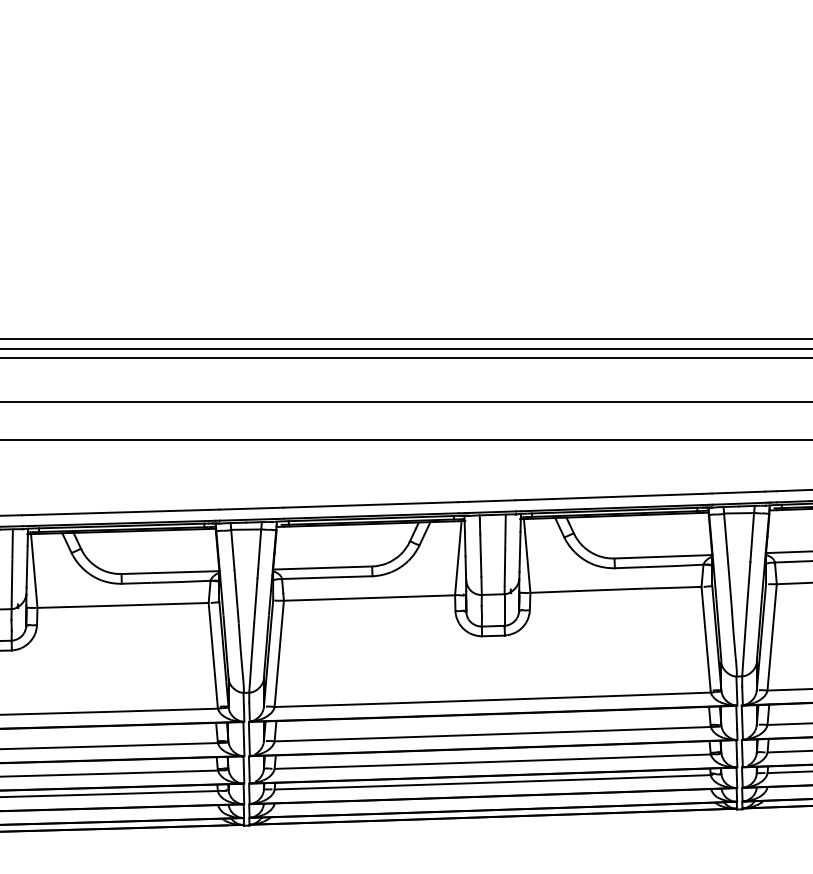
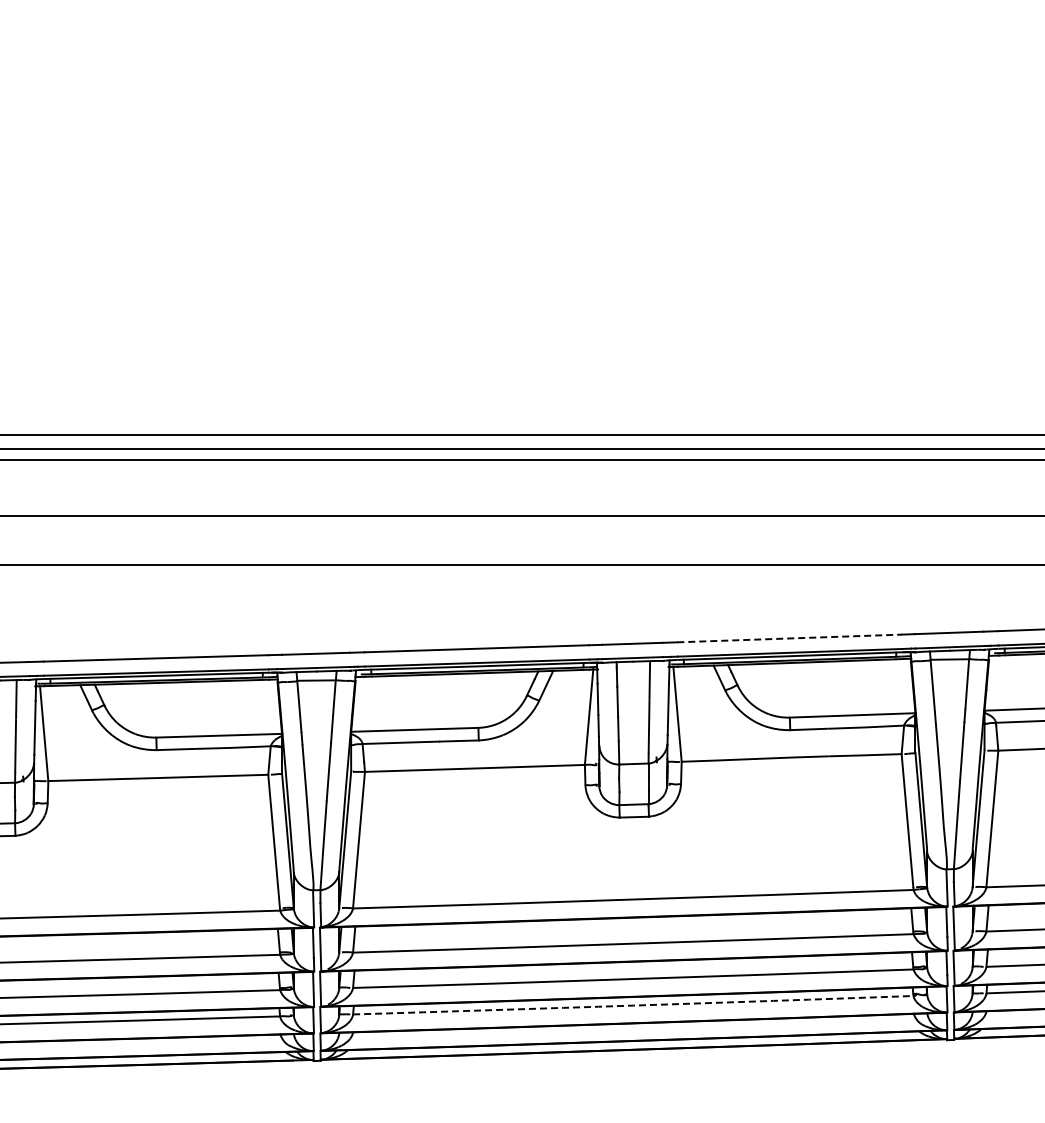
line: (615, 496) -> (790, 638), solid -> dashed
arc: (492, 782) -> (633, 1005), solid -> dashed

